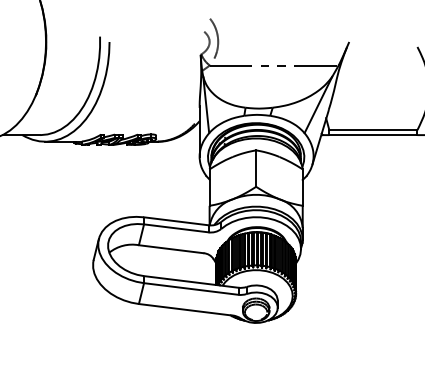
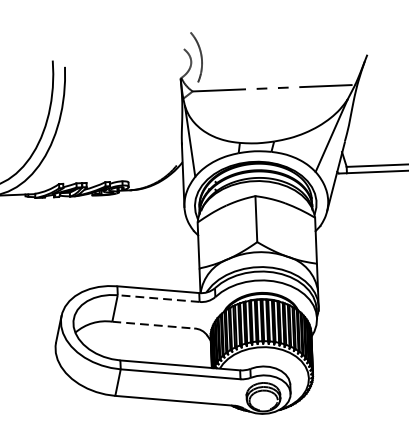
line: (176, 228) -> (158, 298), solid -> dashed
line: (171, 249) -> (153, 325), solid -> dashed

